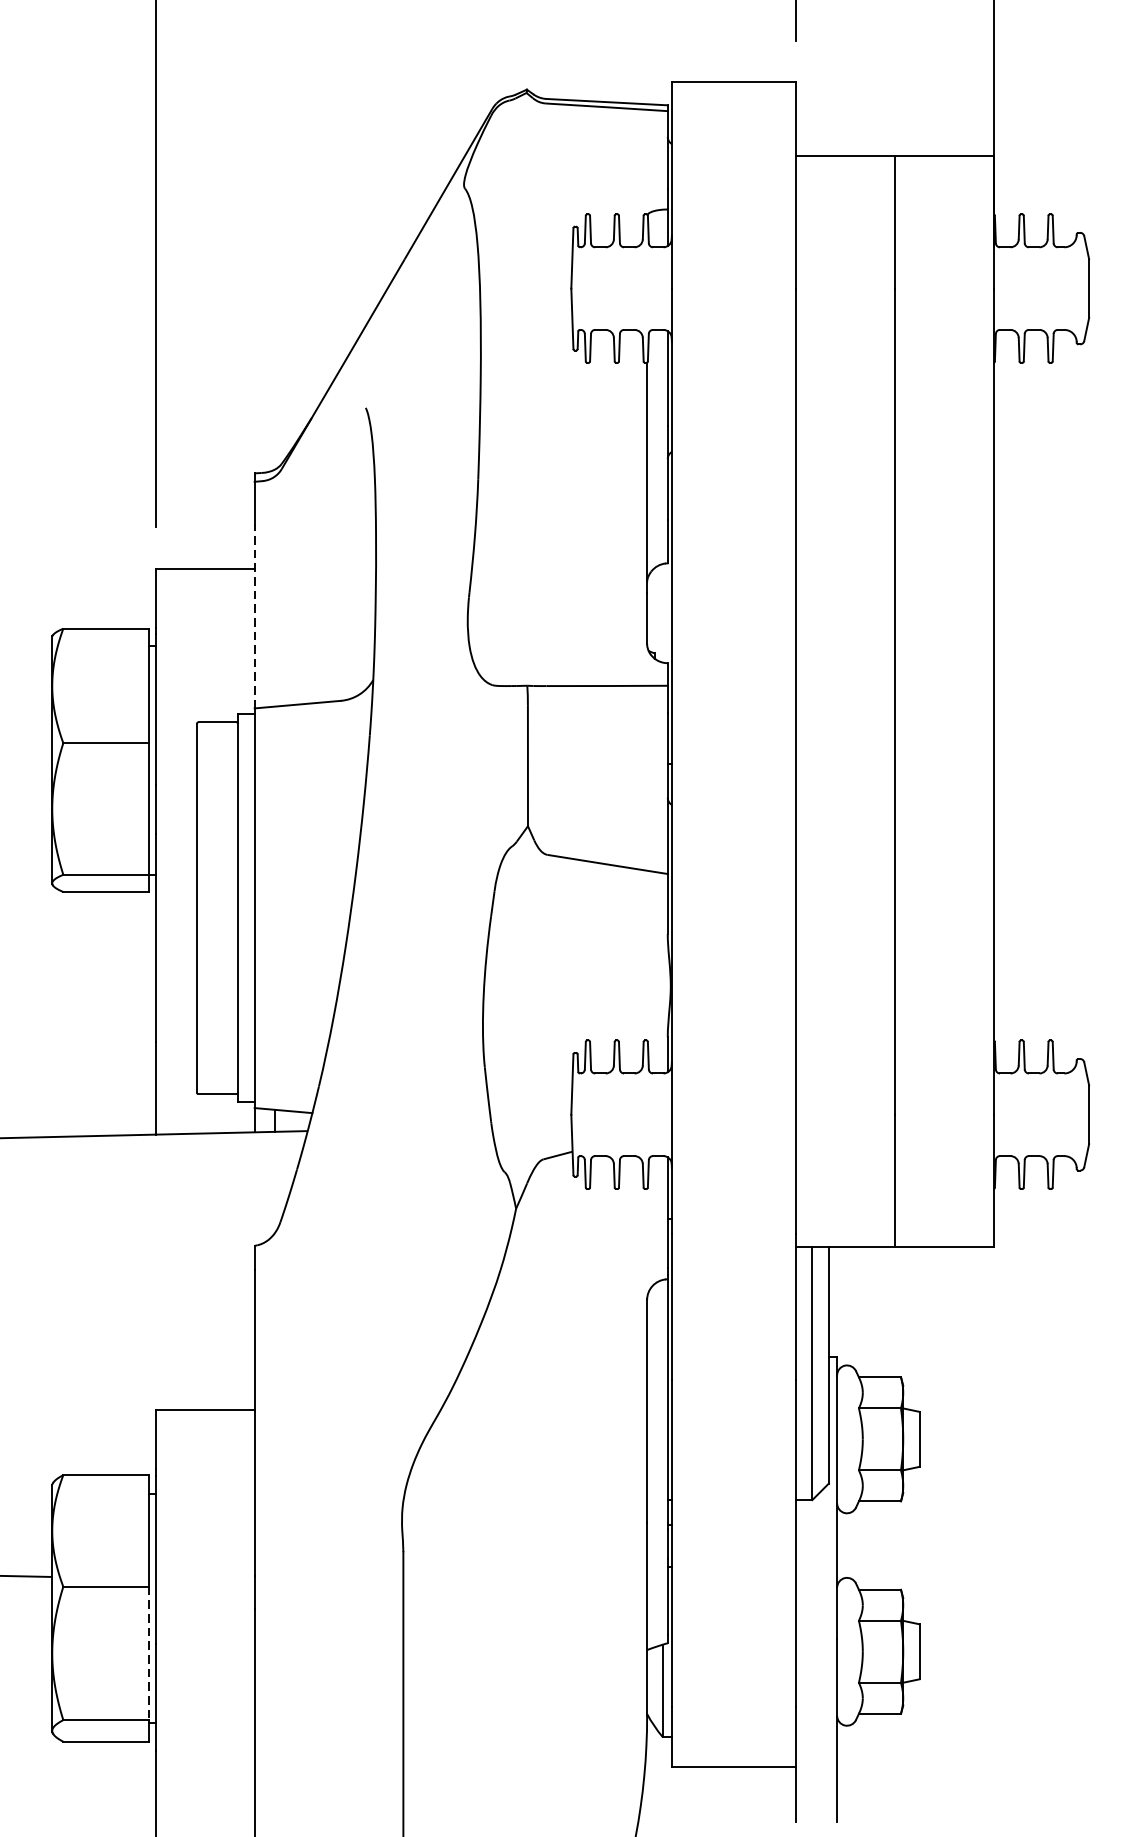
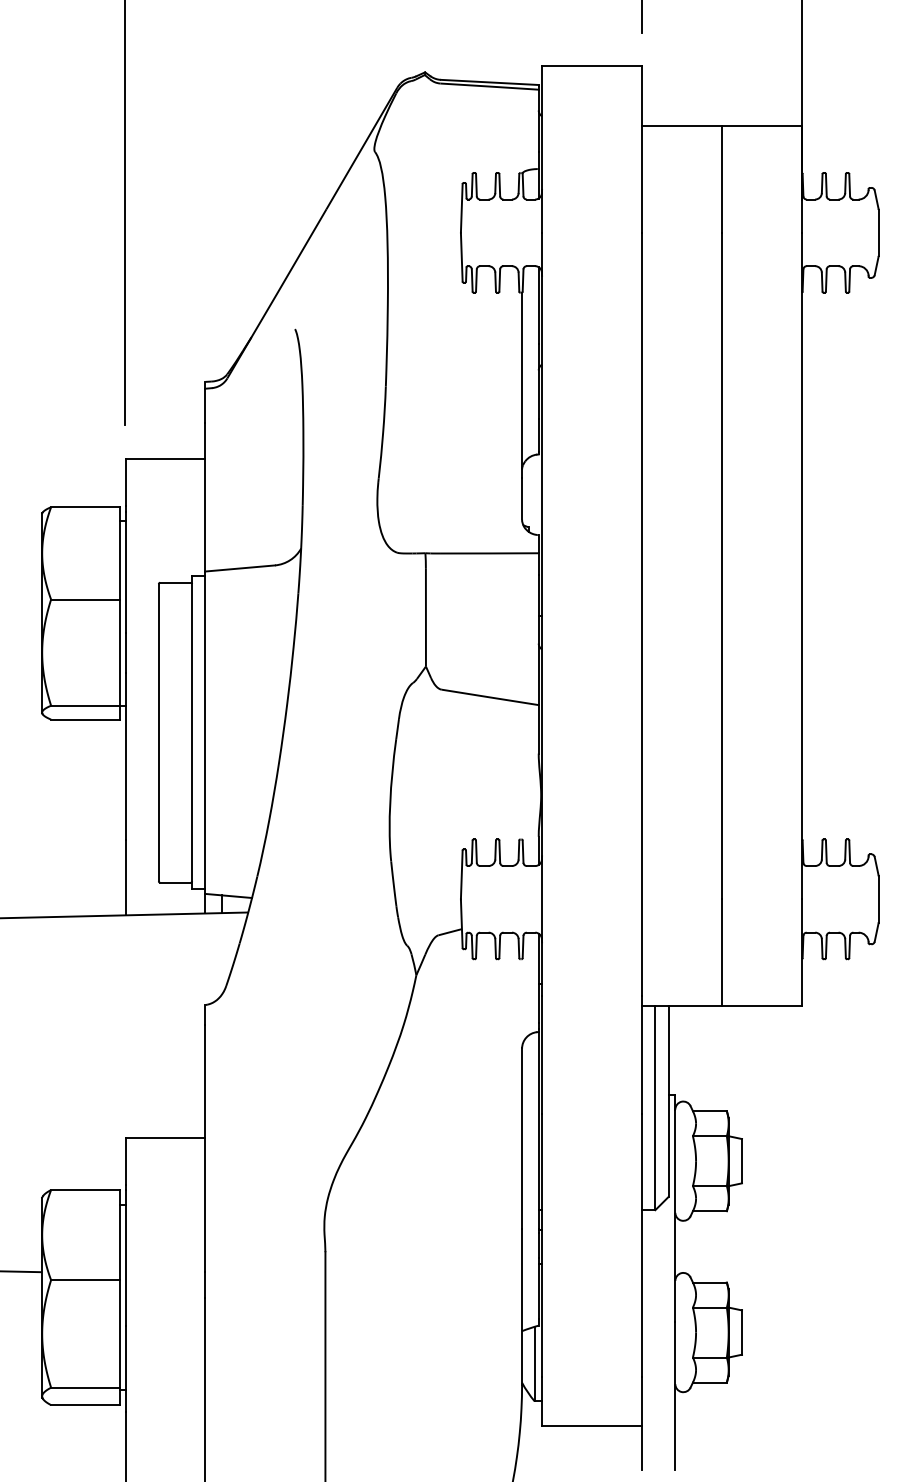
line: (254, 615) -> (205, 496), dashed -> solid
line: (149, 1652) -> (120, 1333), dashed -> solid

